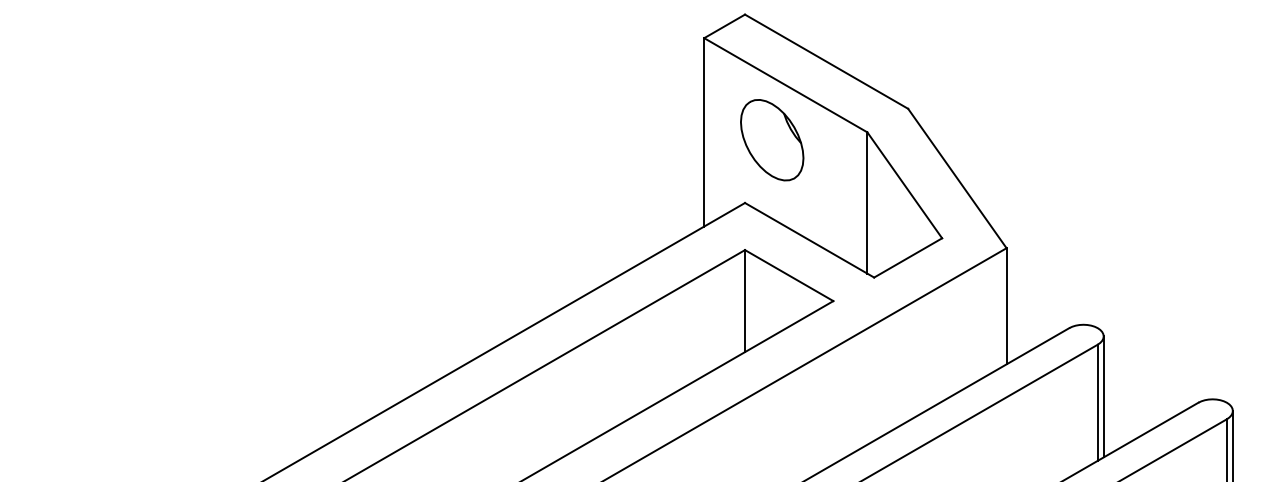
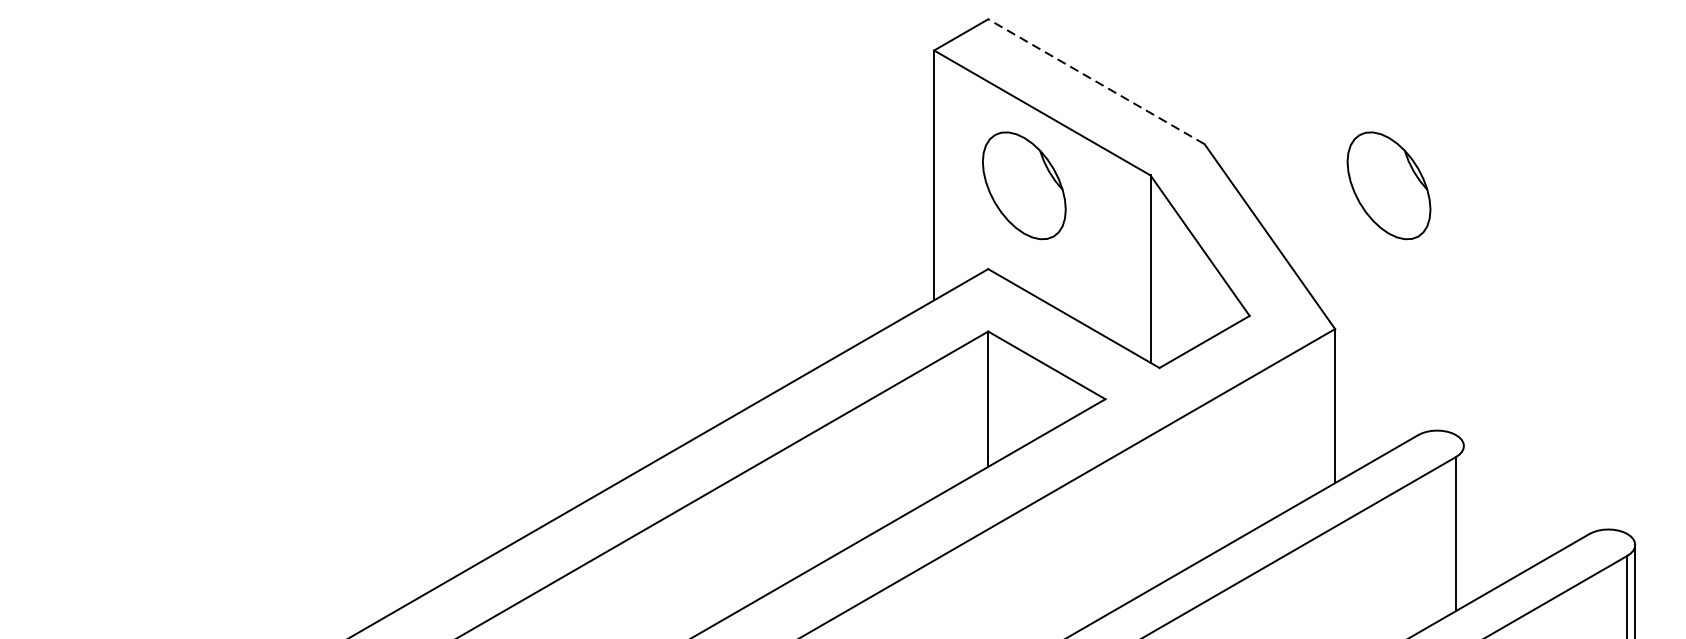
line: (826, 61) -> (1096, 81), solid -> dashed
part: (1047, 140) -> (1389, 186), added
line: (1103, 396) -> (1463, 525), removed

